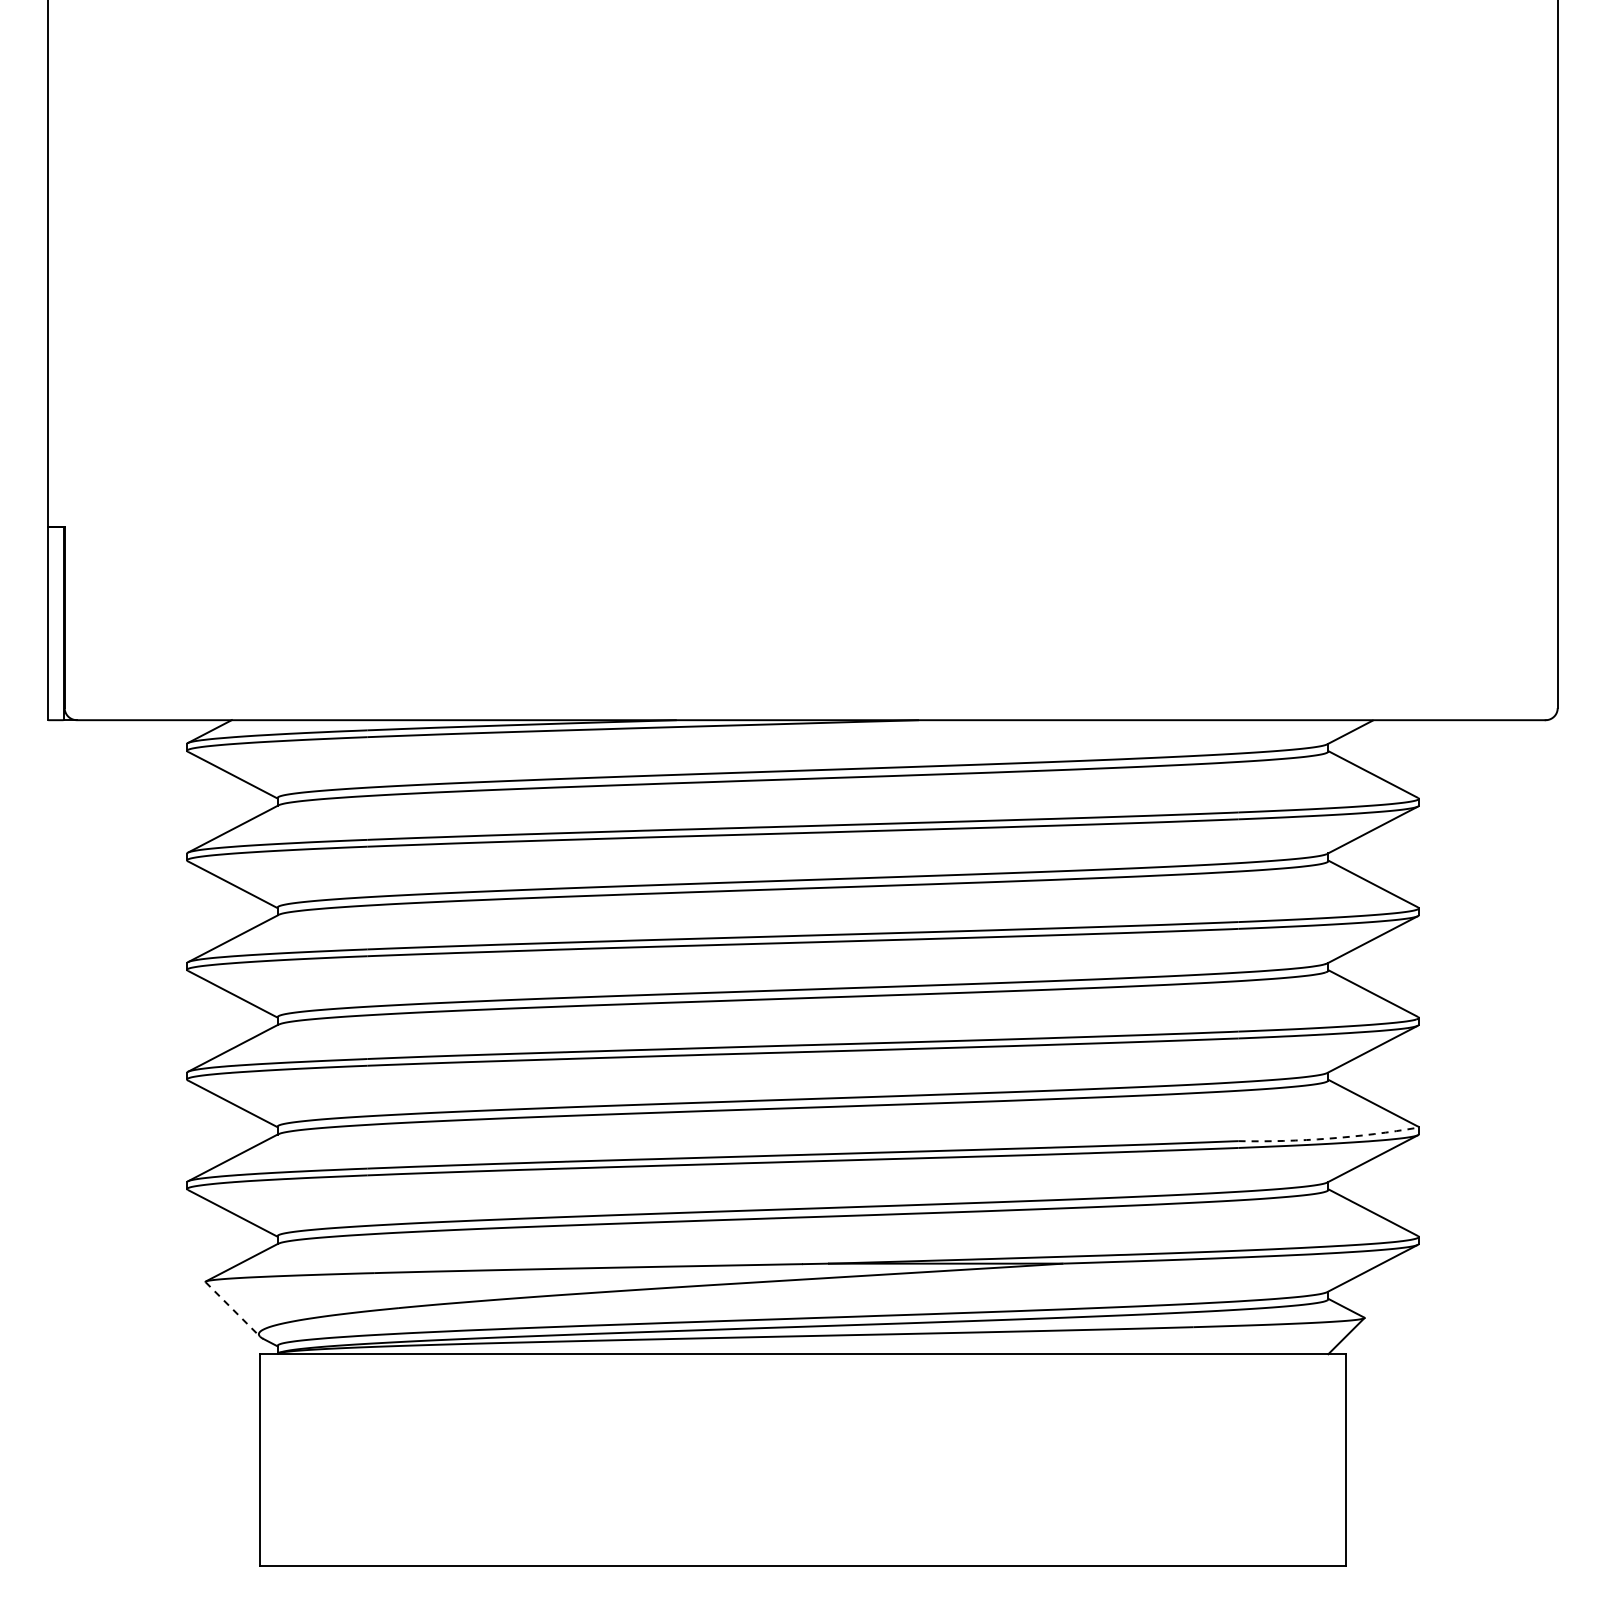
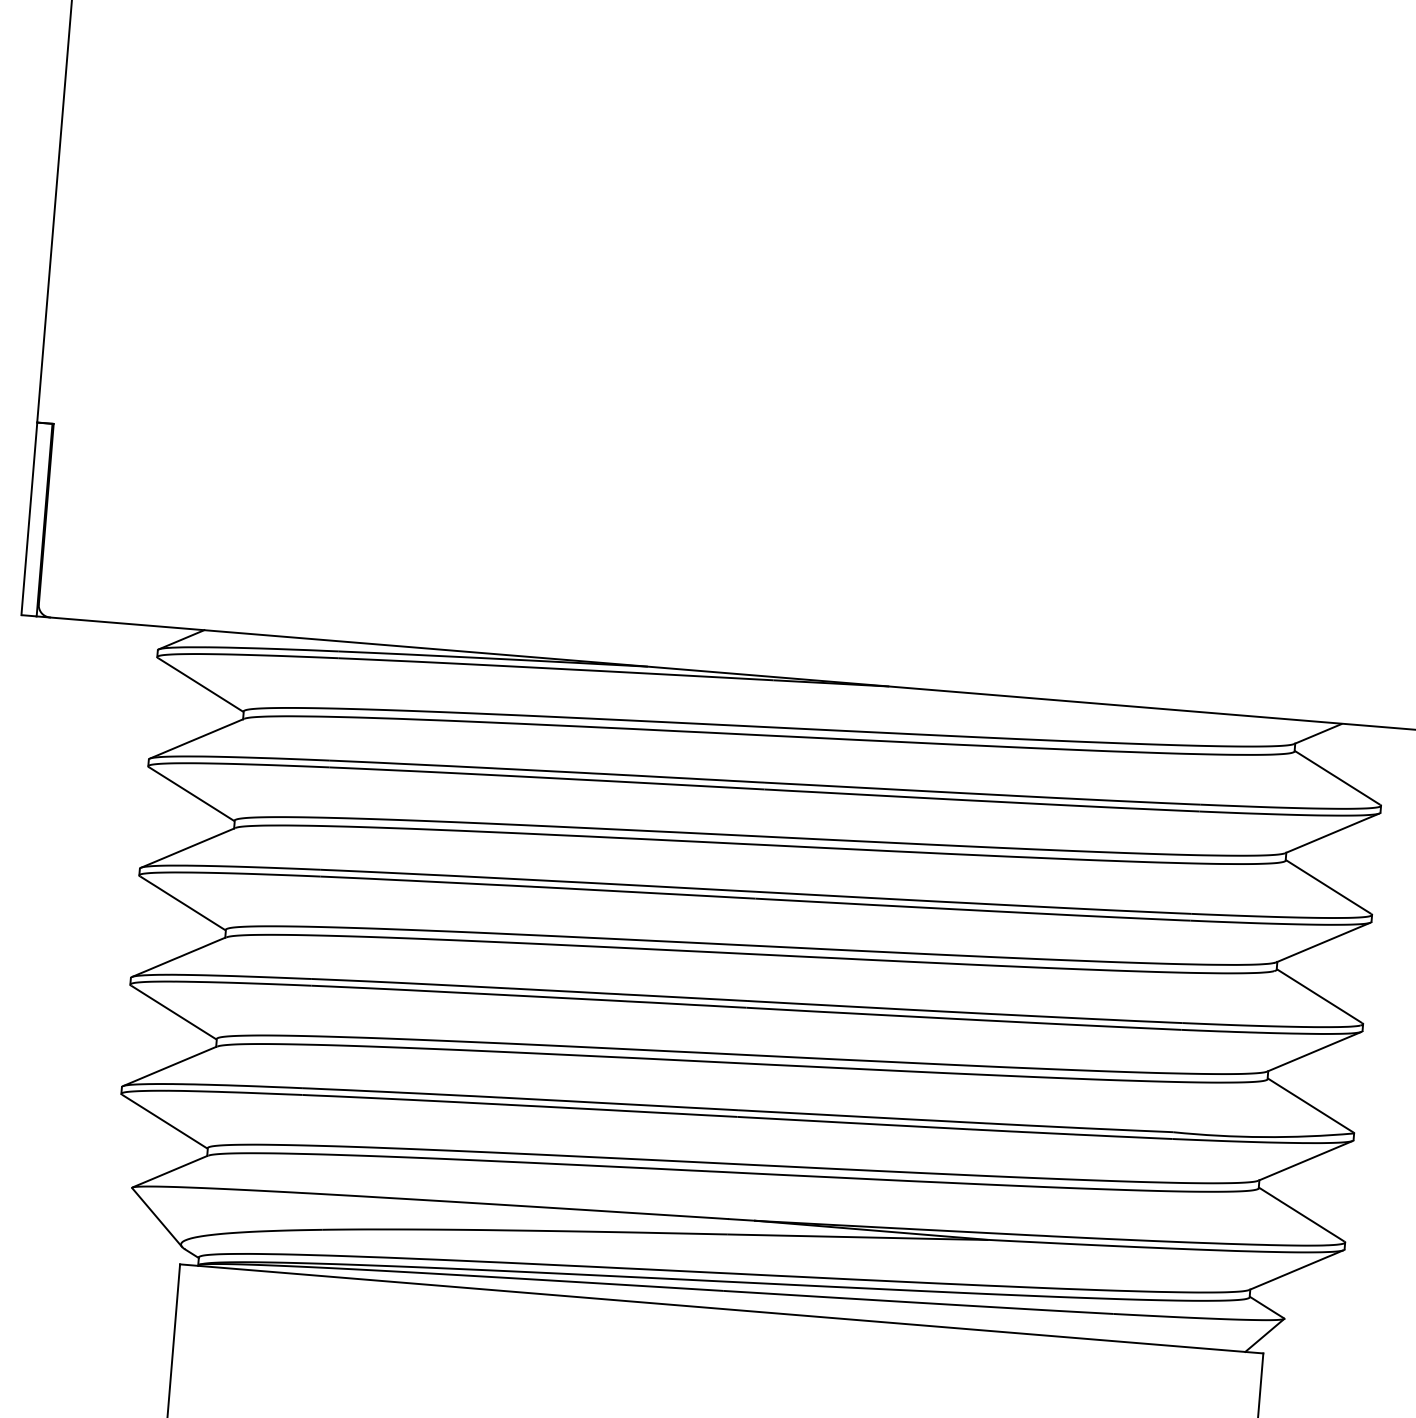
arc: (1329, 1138) -> (1264, 1137), dashed -> solid
line: (232, 1309) -> (156, 1217), dashed -> solid

